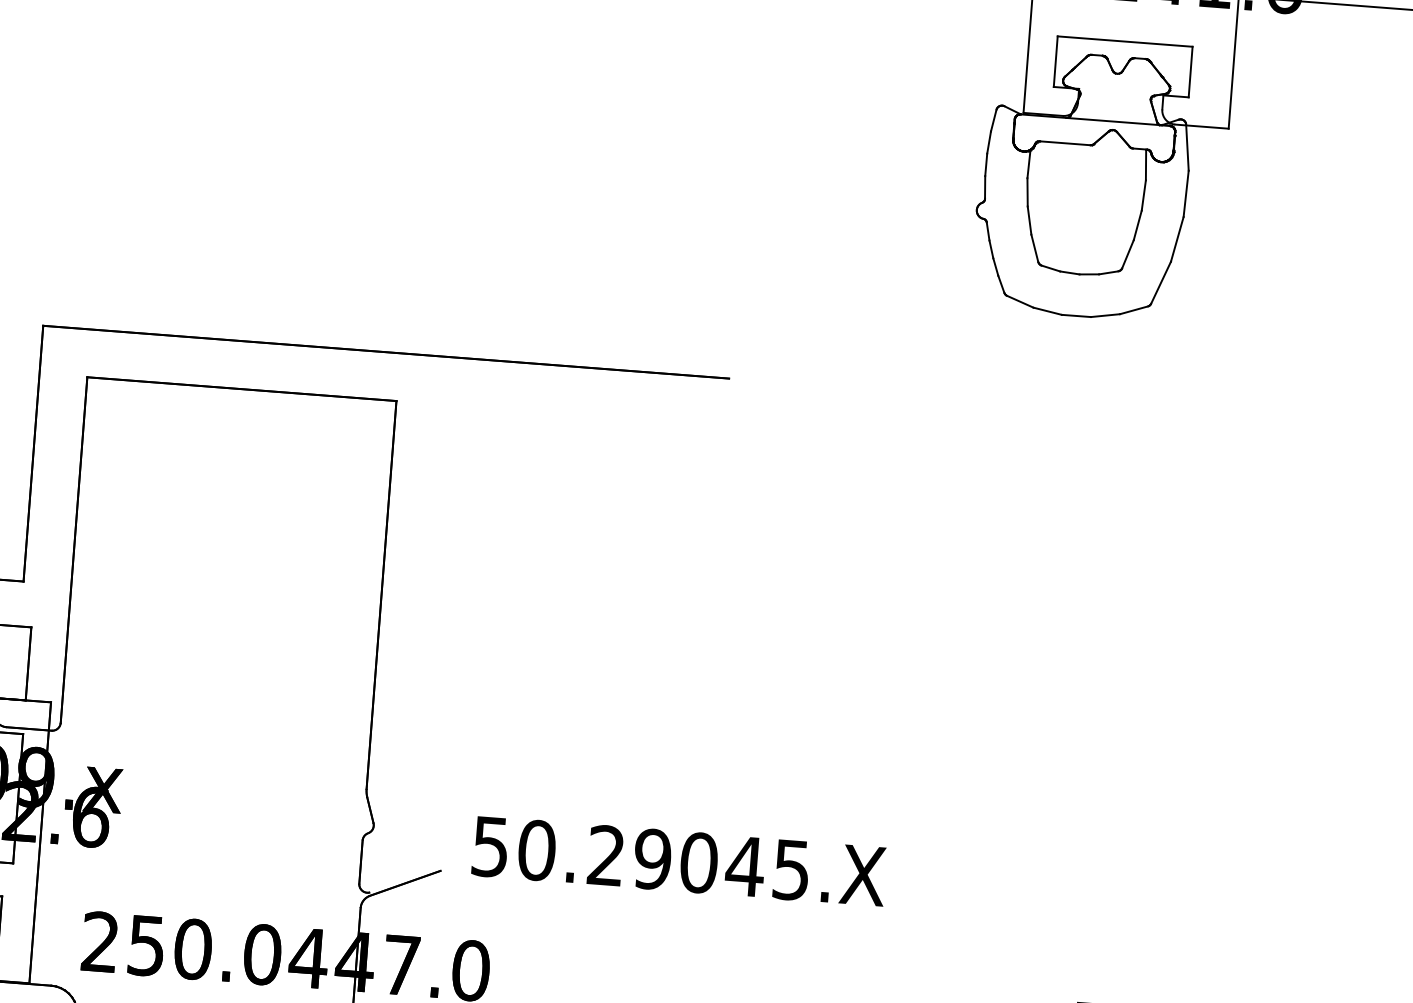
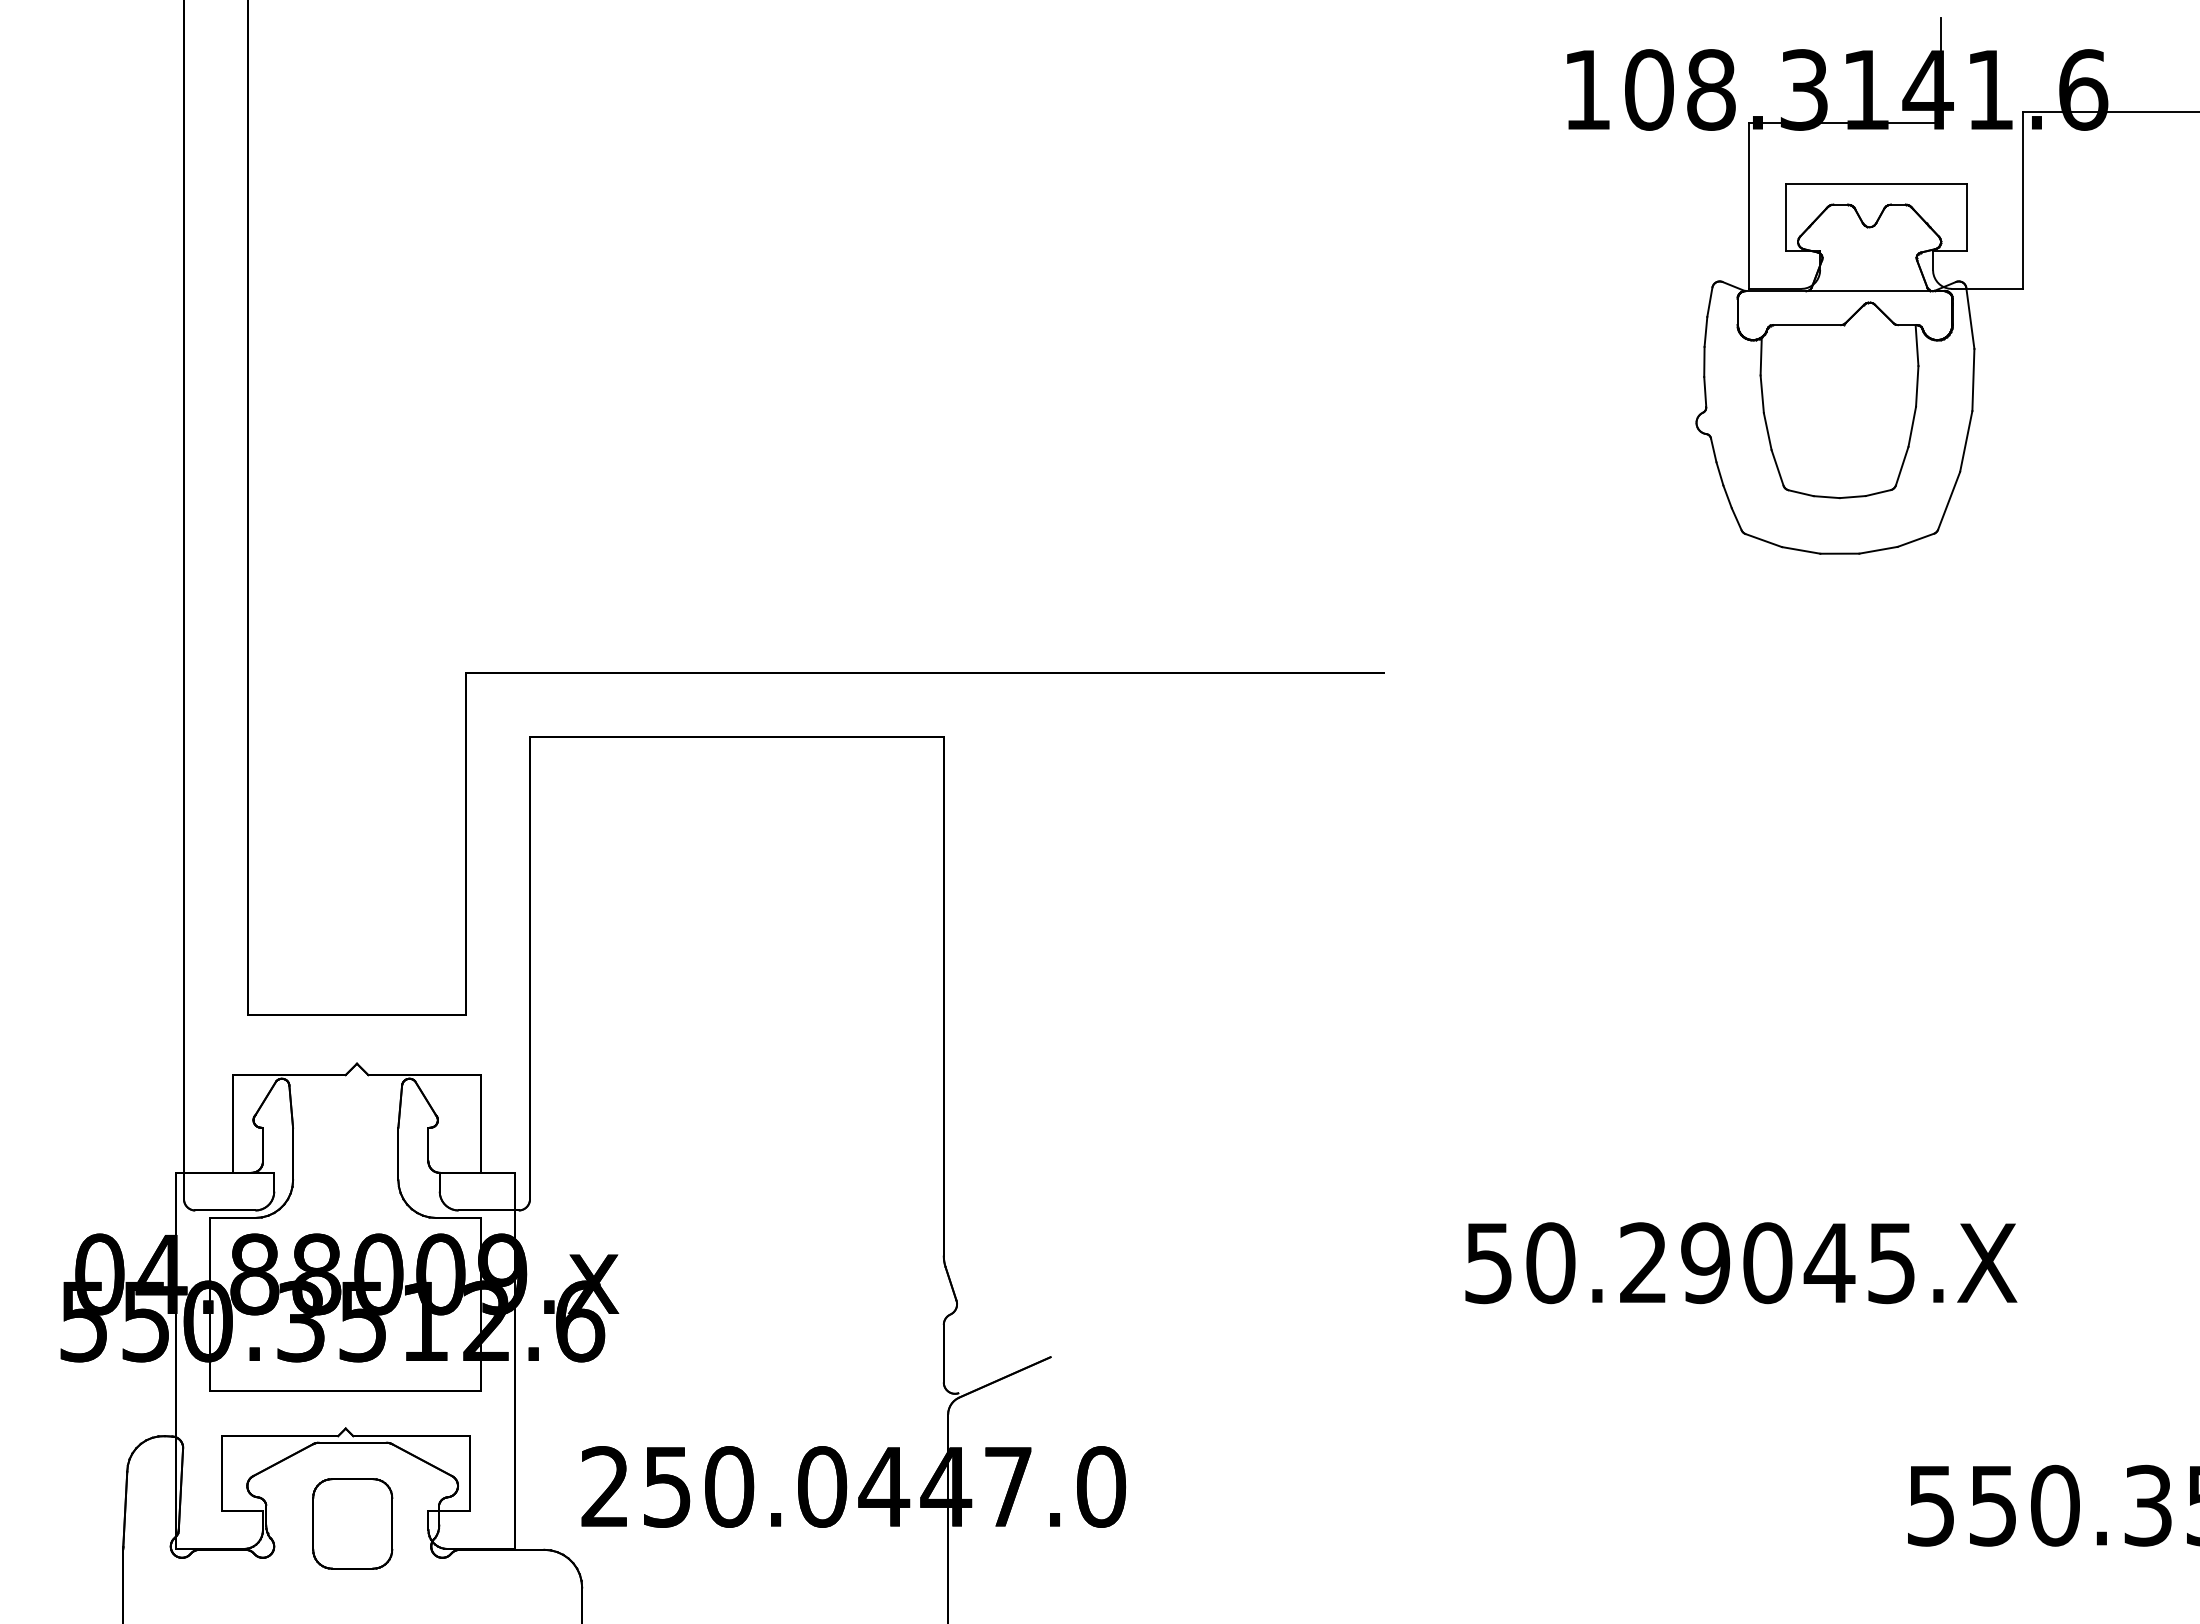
text: (679, 861) -> (1741, 1263), moved

